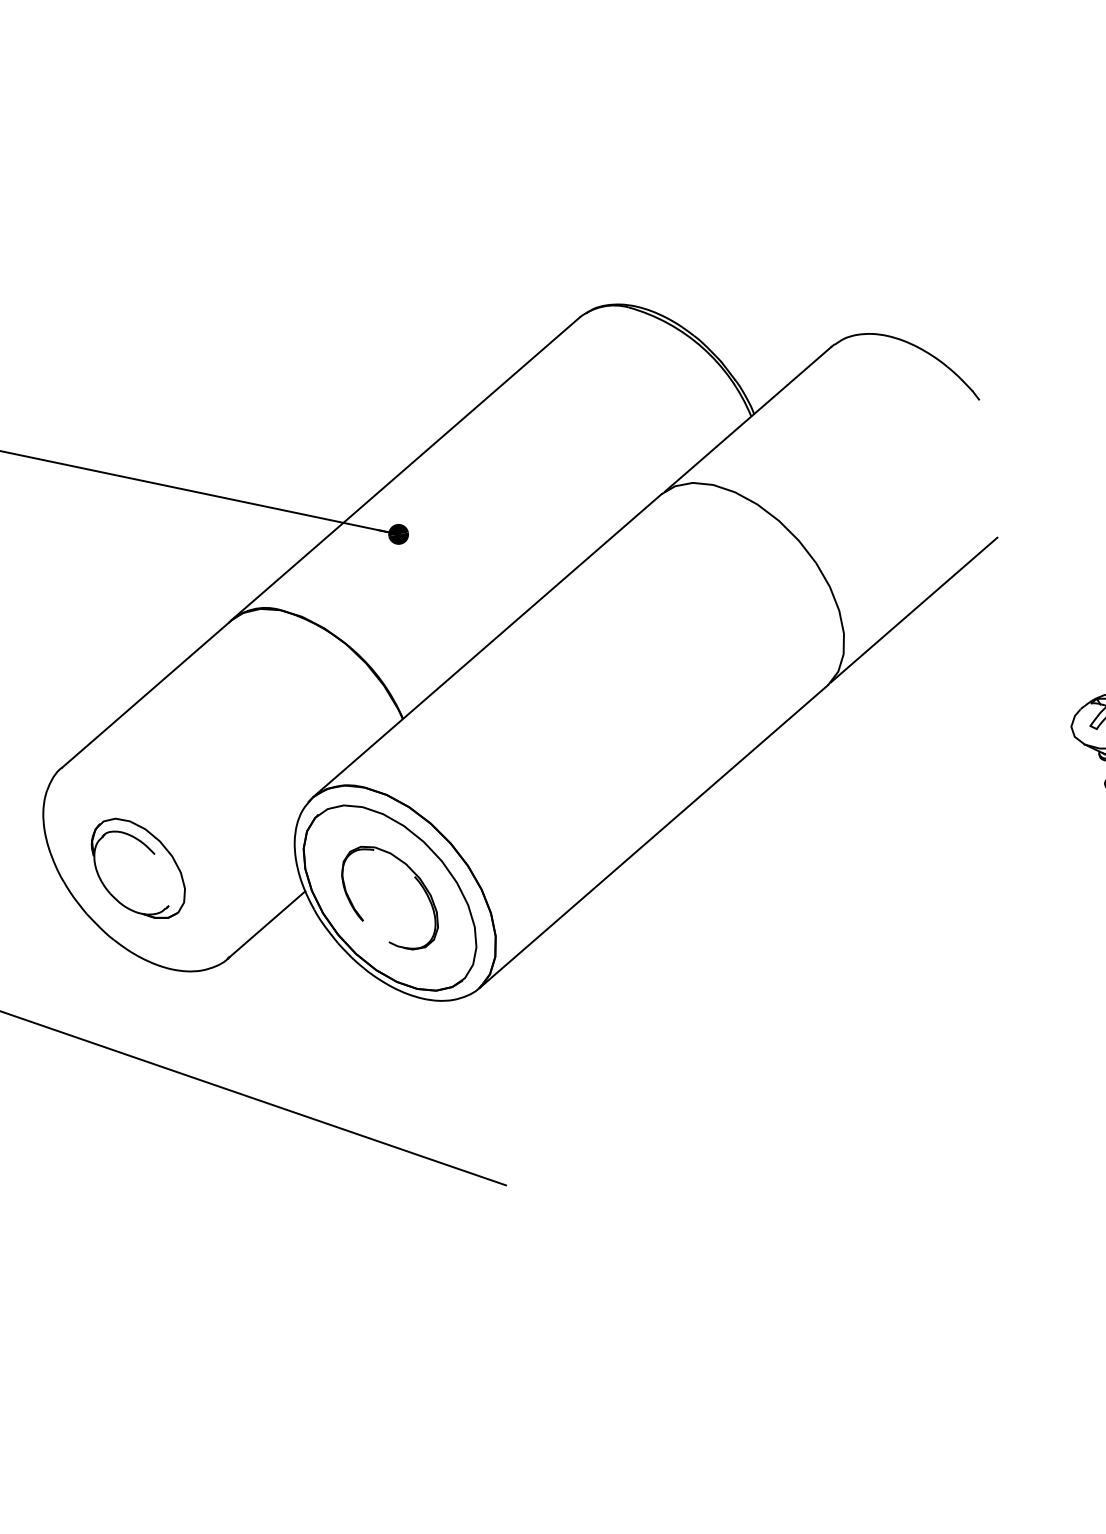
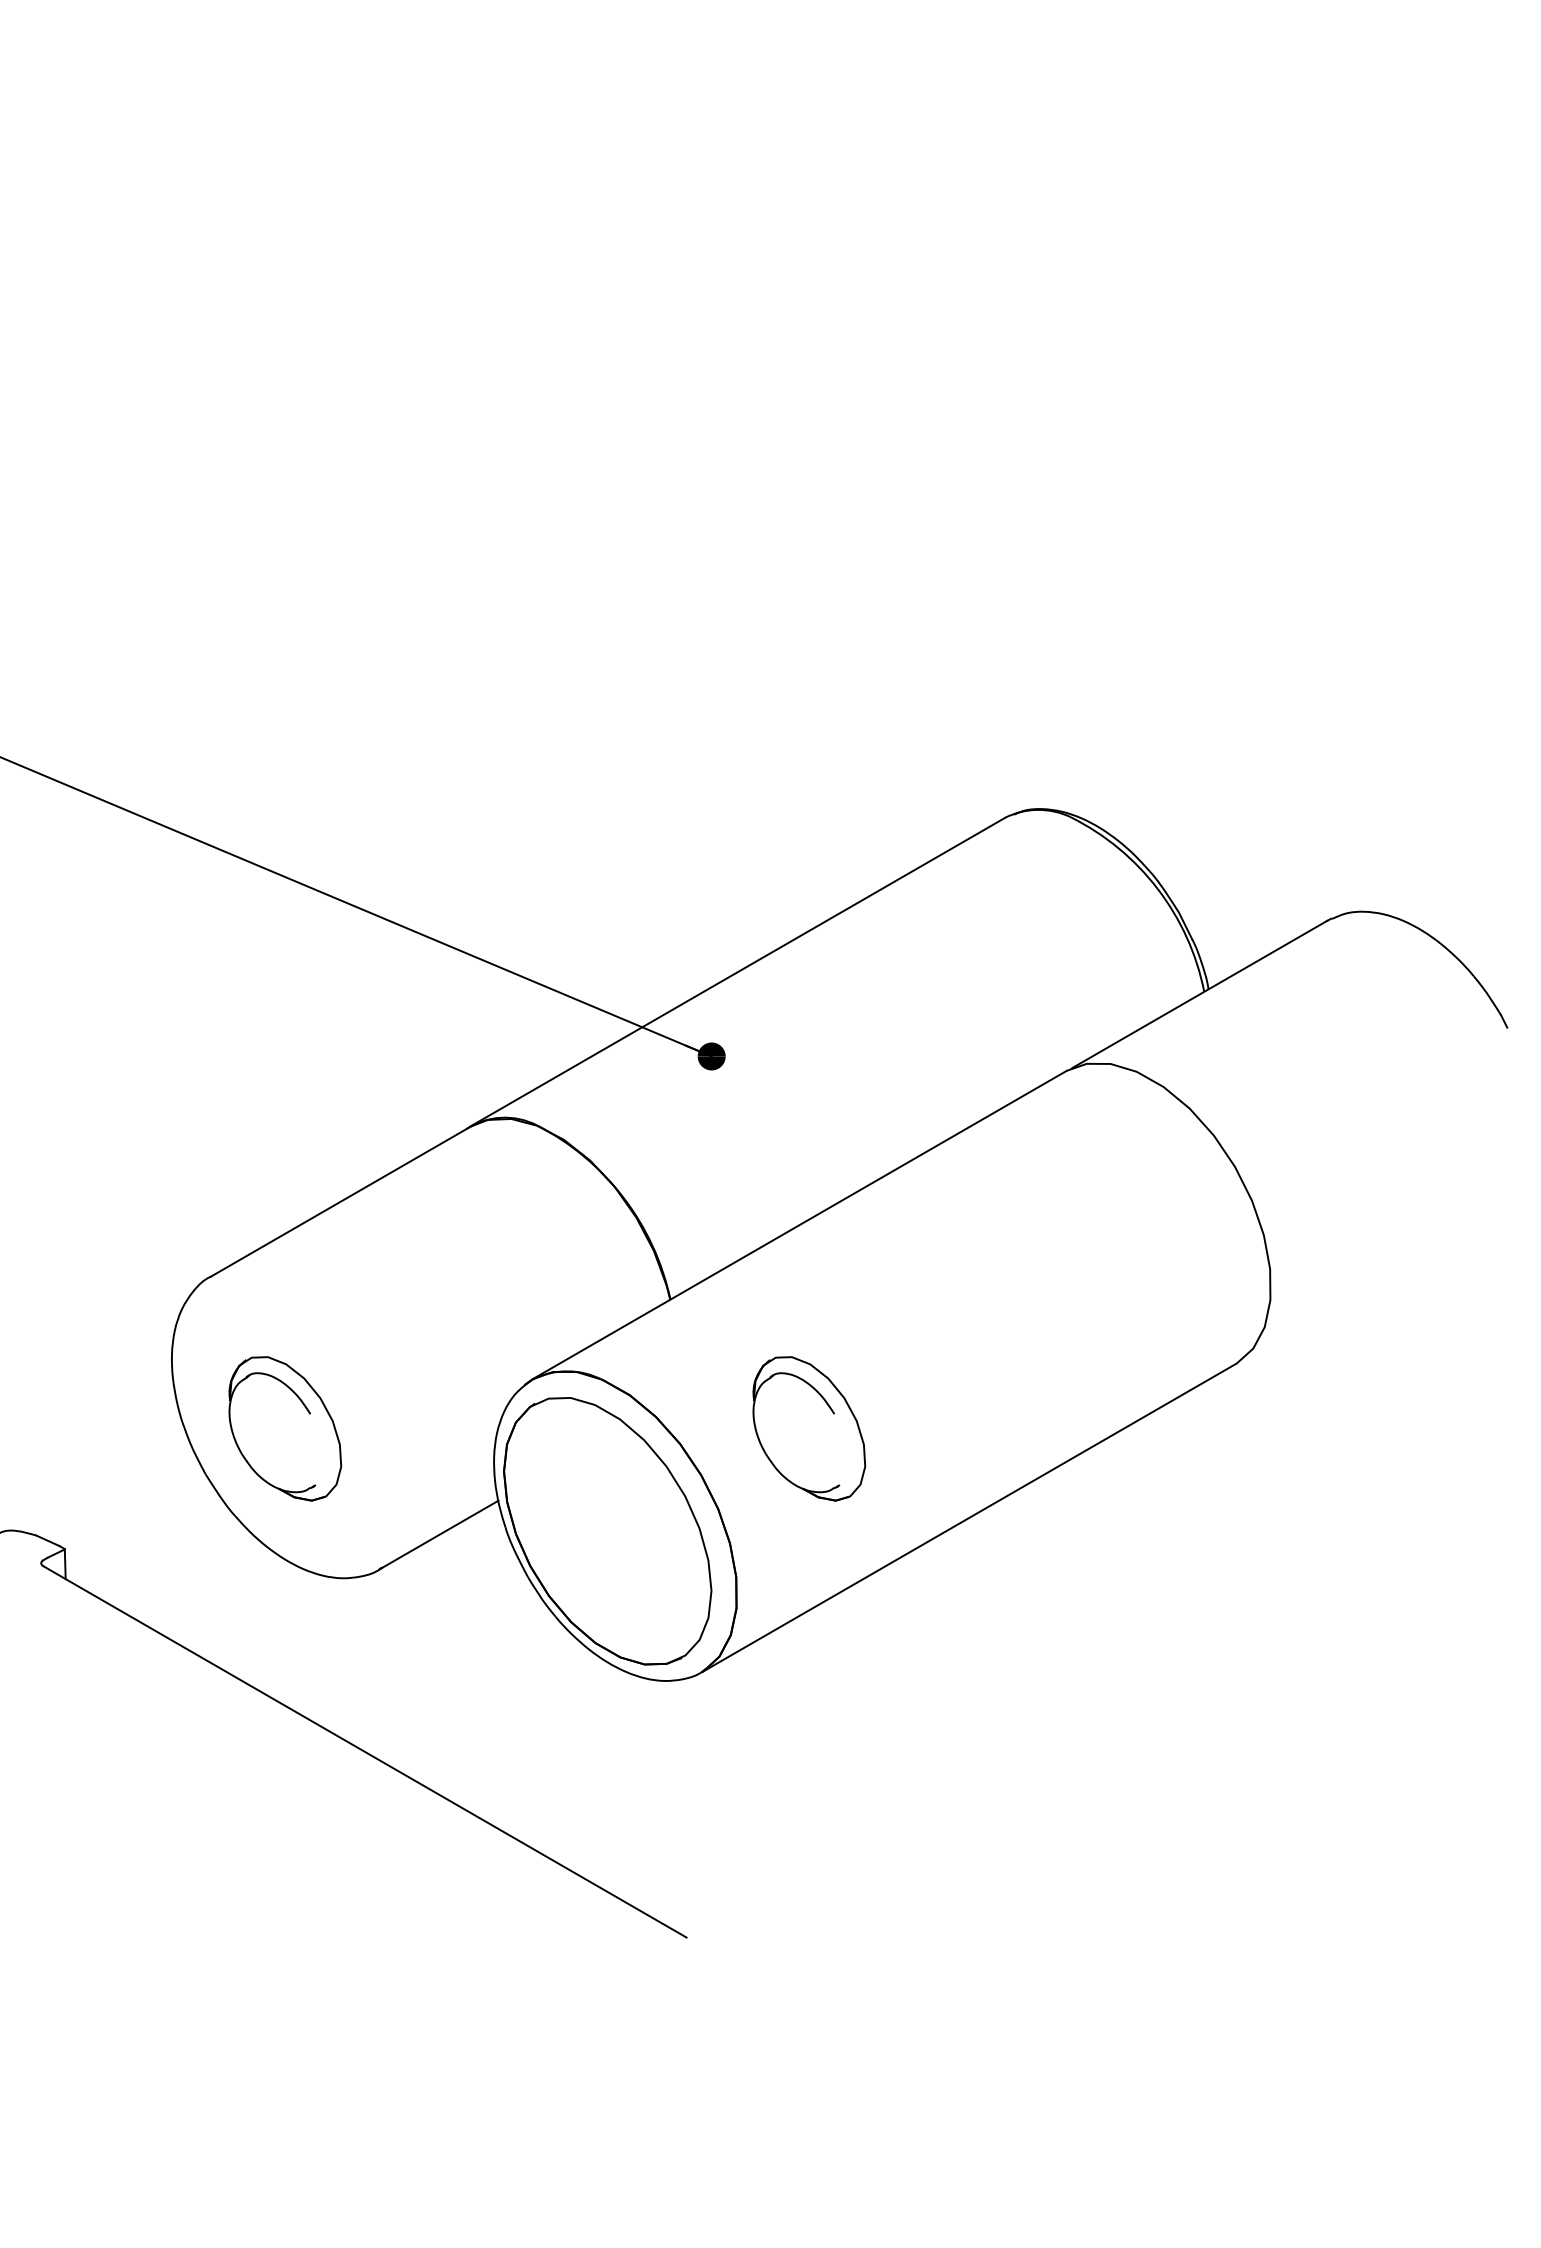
line: (914, 609) -> (1368, 1286), removed
part: (523, 793) -> (809, 1428), added
part: (414, 877) -> (644, 1510), removed

